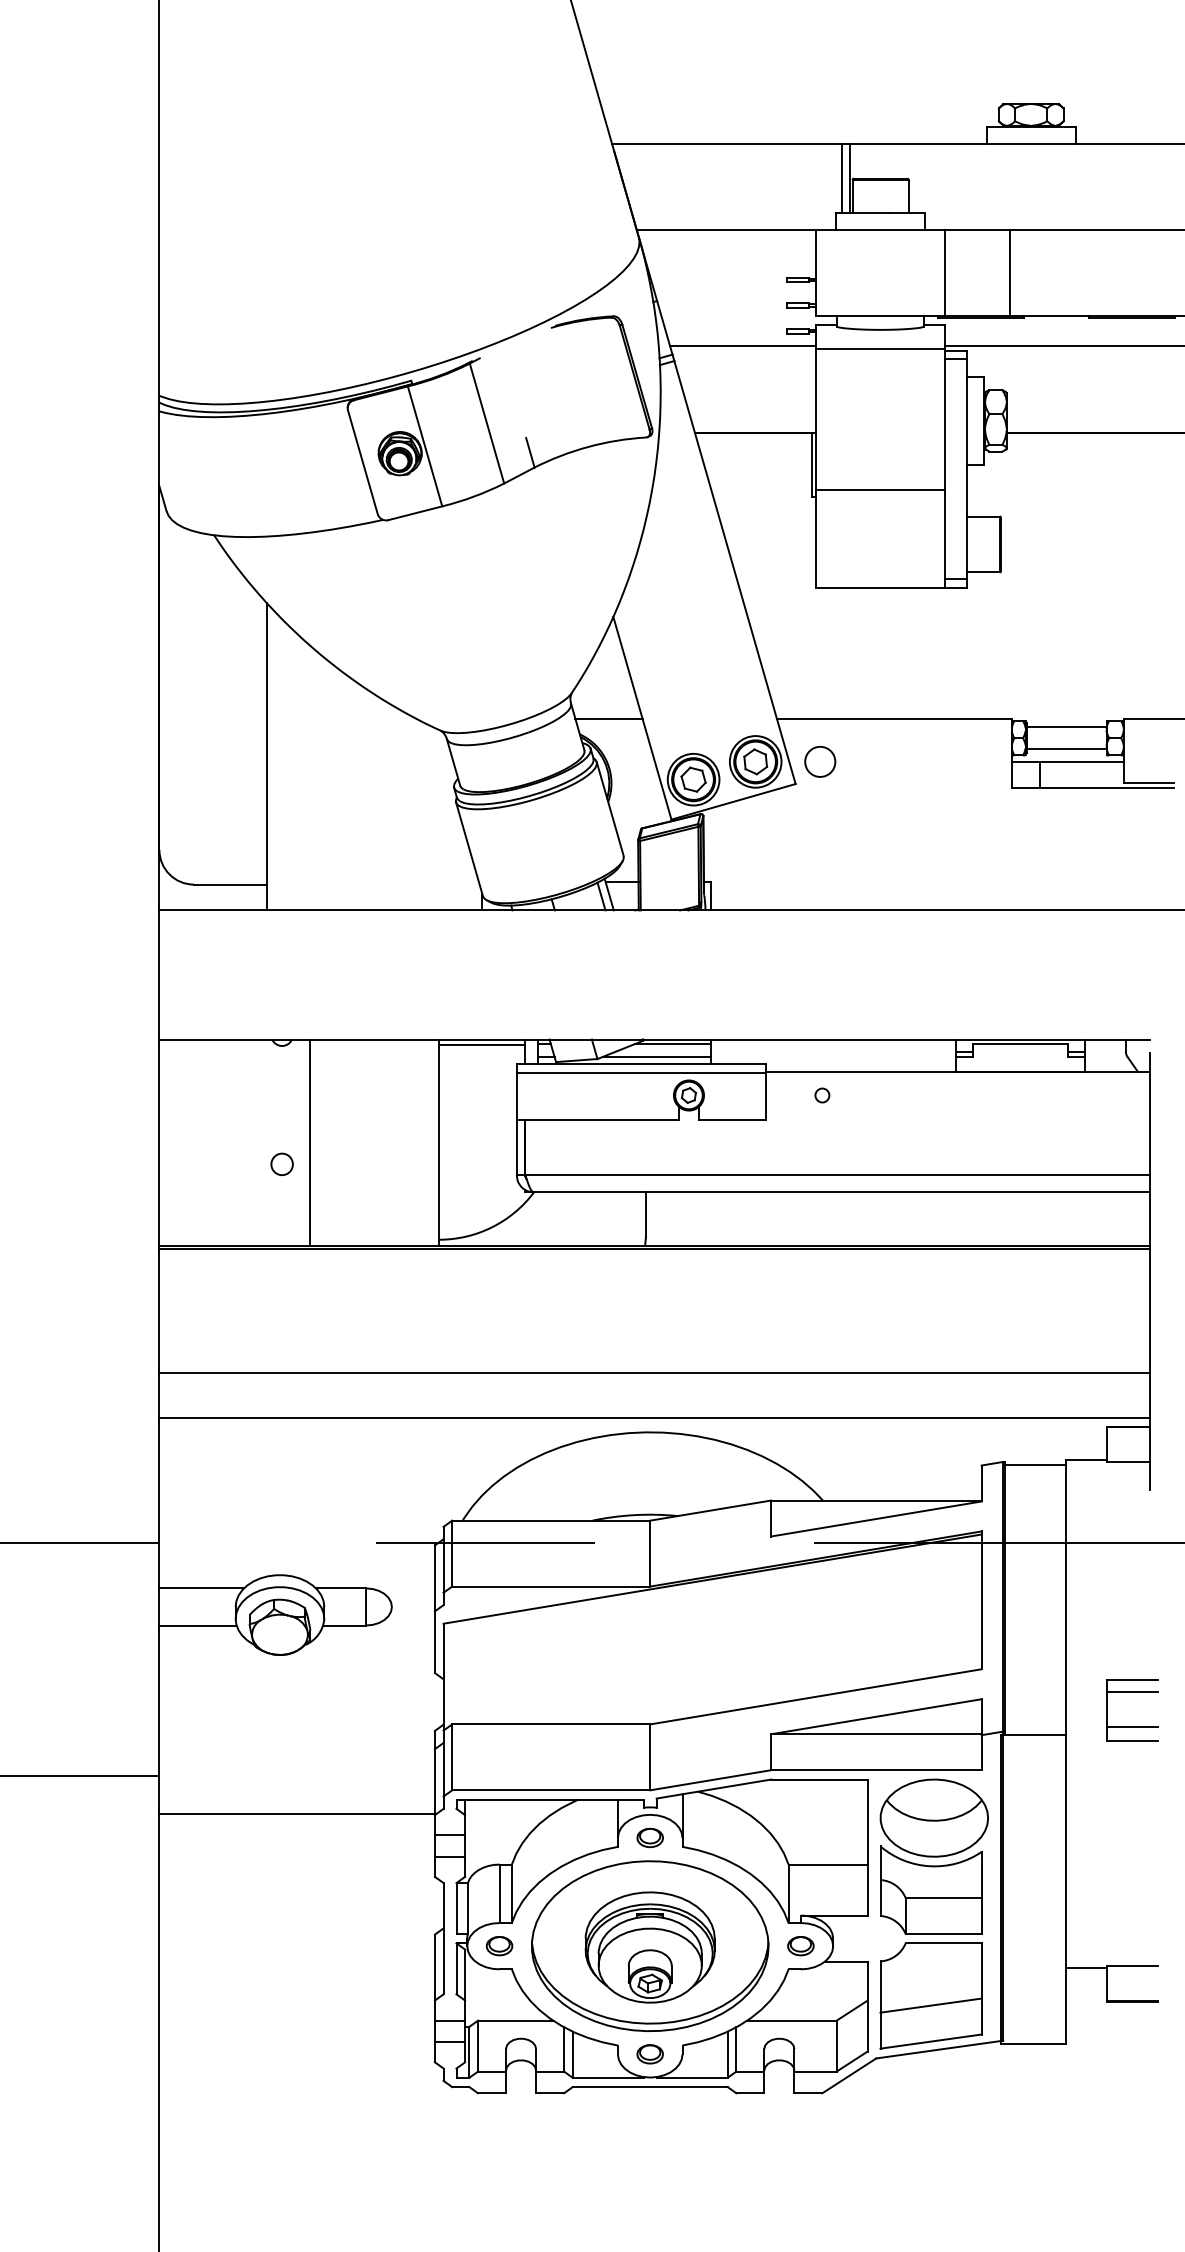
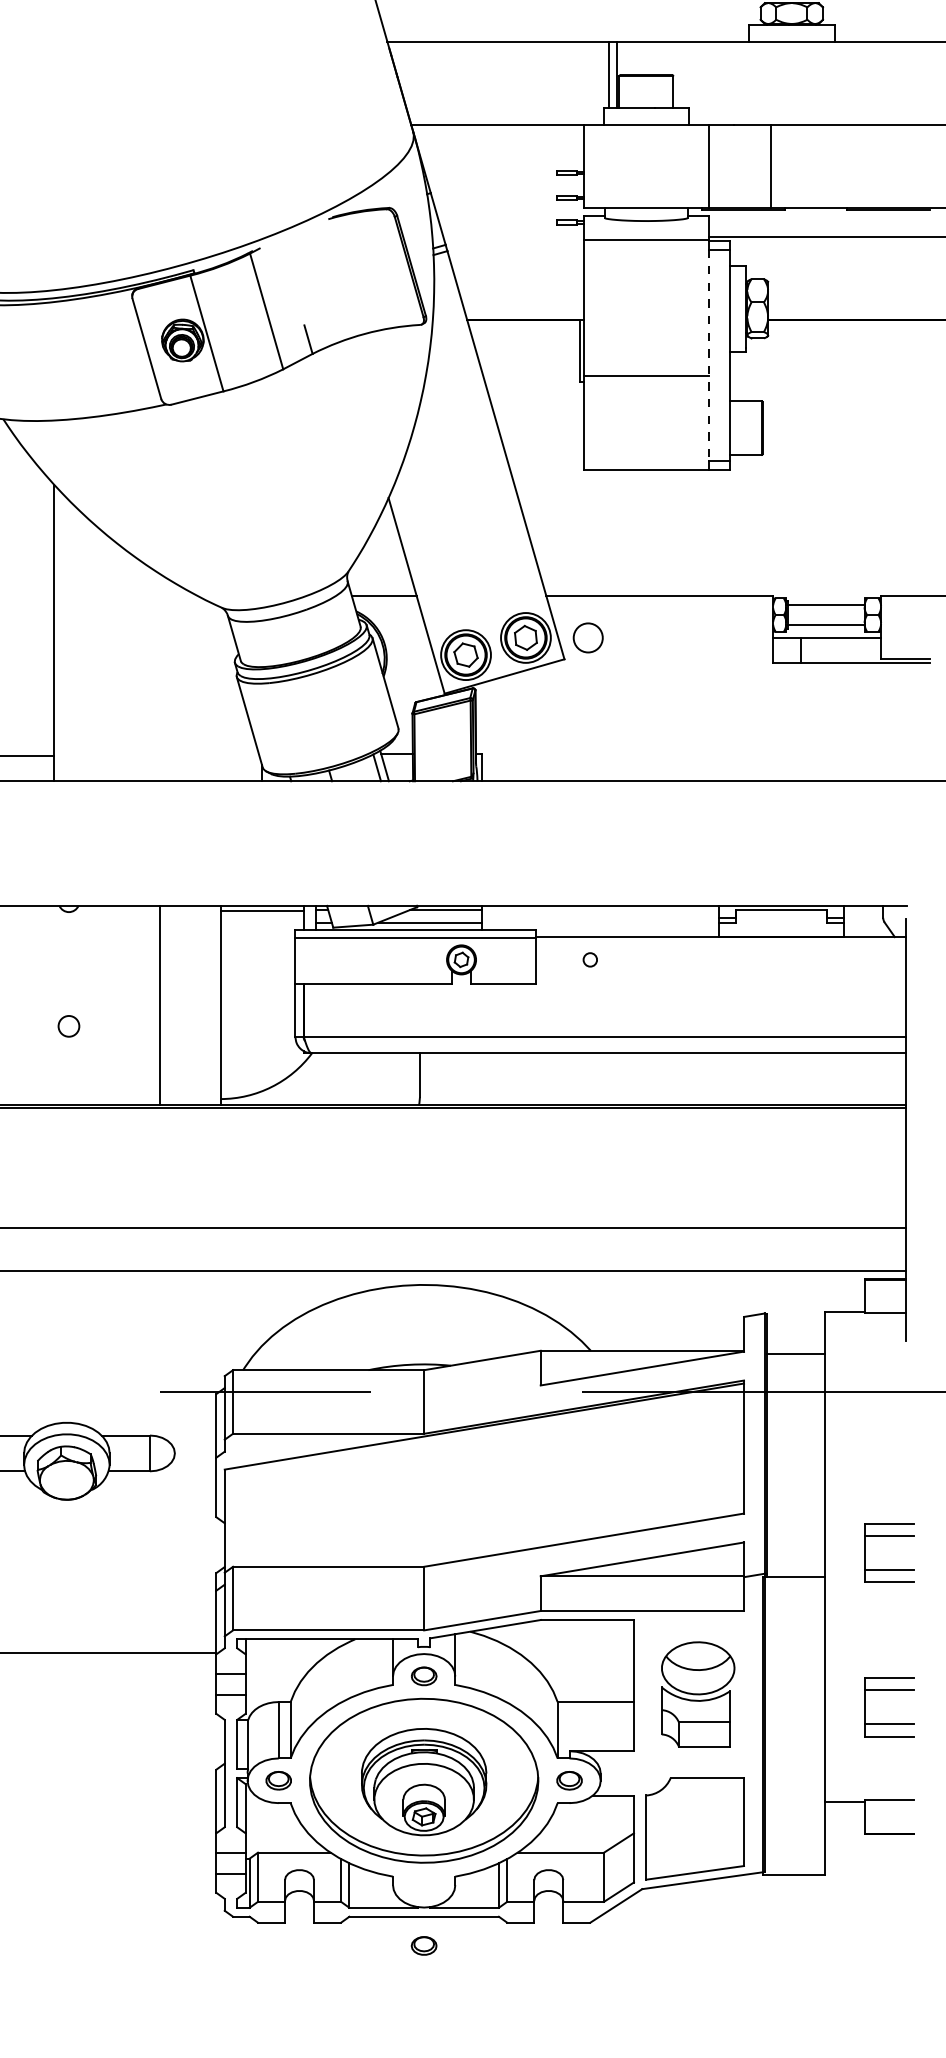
line: (742, 346) -> (513, 237), removed
line: (945, 469) -> (709, 355), solid -> dashed
line: (310, 1142) -> (160, 1005), moved
line: (1035, 1465) -> (795, 1354), moved
part: (933, 1856) -> (697, 1694), size x0.7
part: (1132, 1886) -> (889, 1723), added
line: (930, 2005) -> (694, 1838), removed
part: (649, 2054) -> (423, 1946), moved

